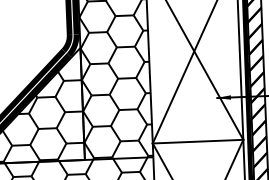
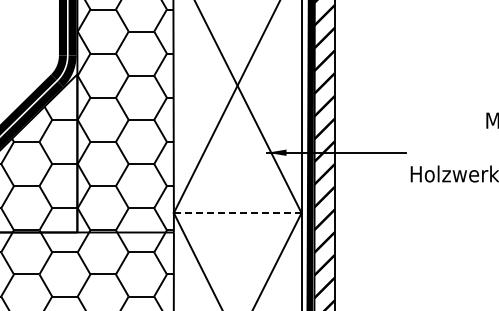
line: (197, 141) -> (237, 213), solid -> dashed

